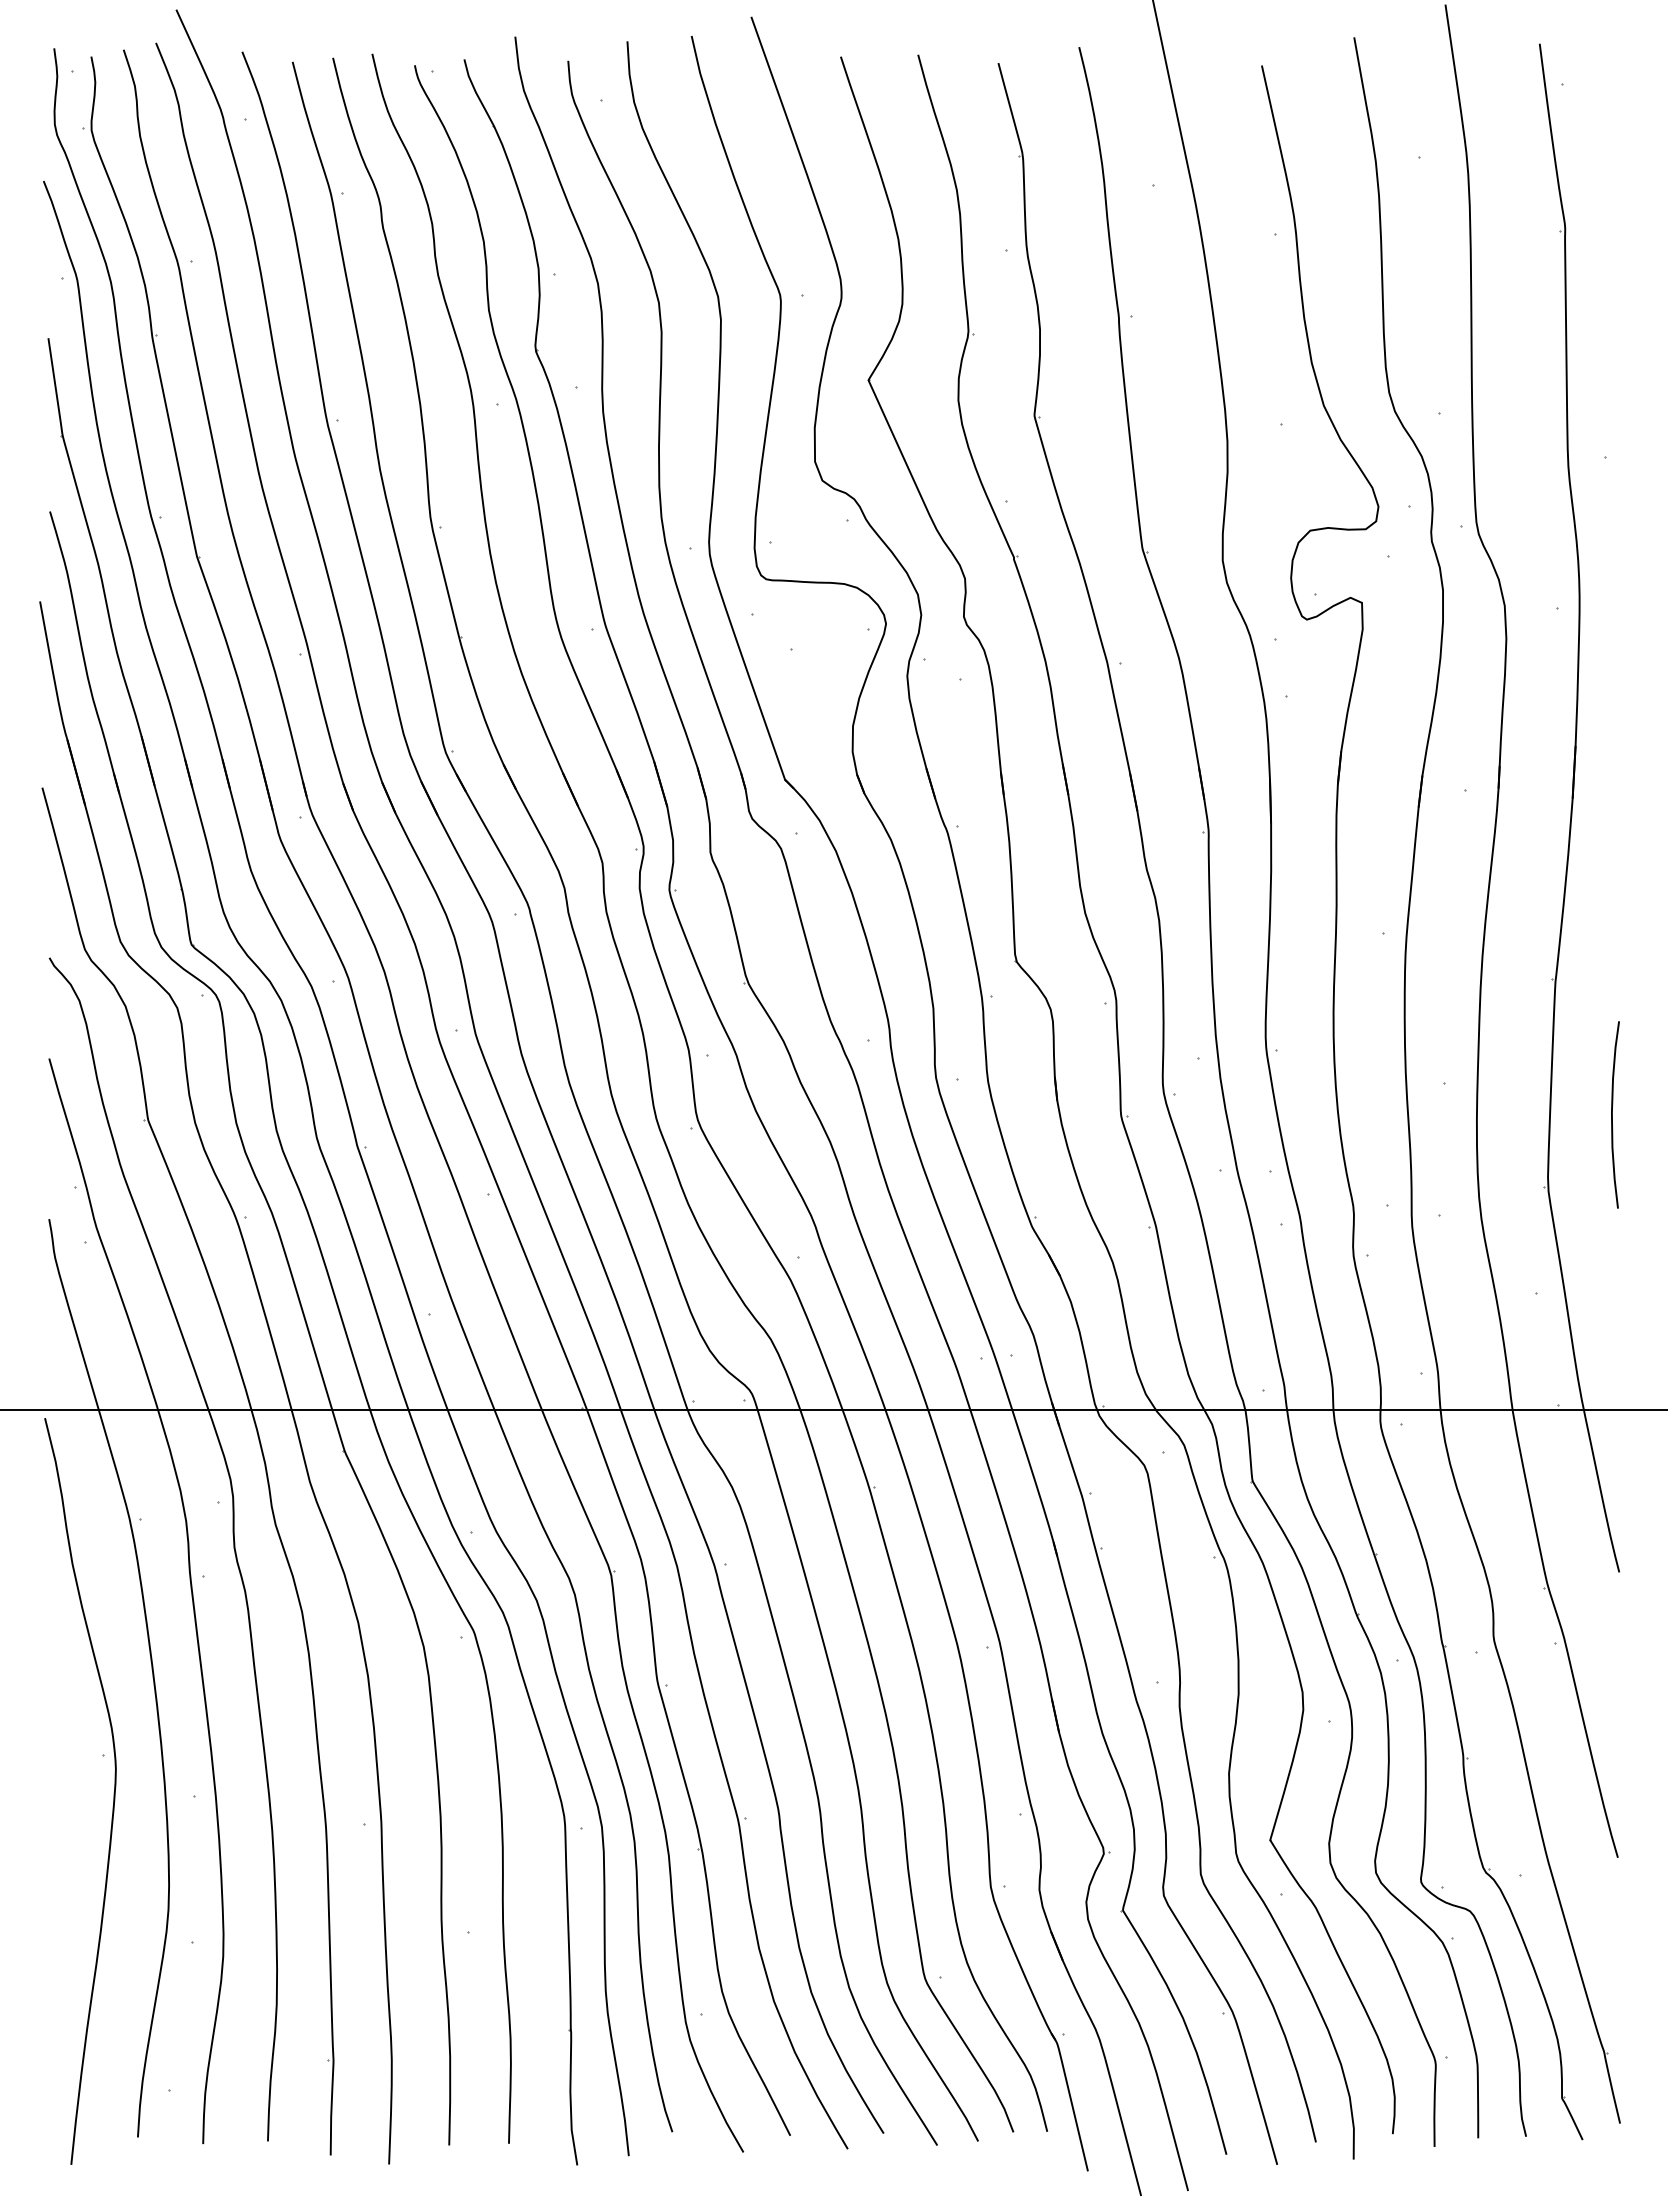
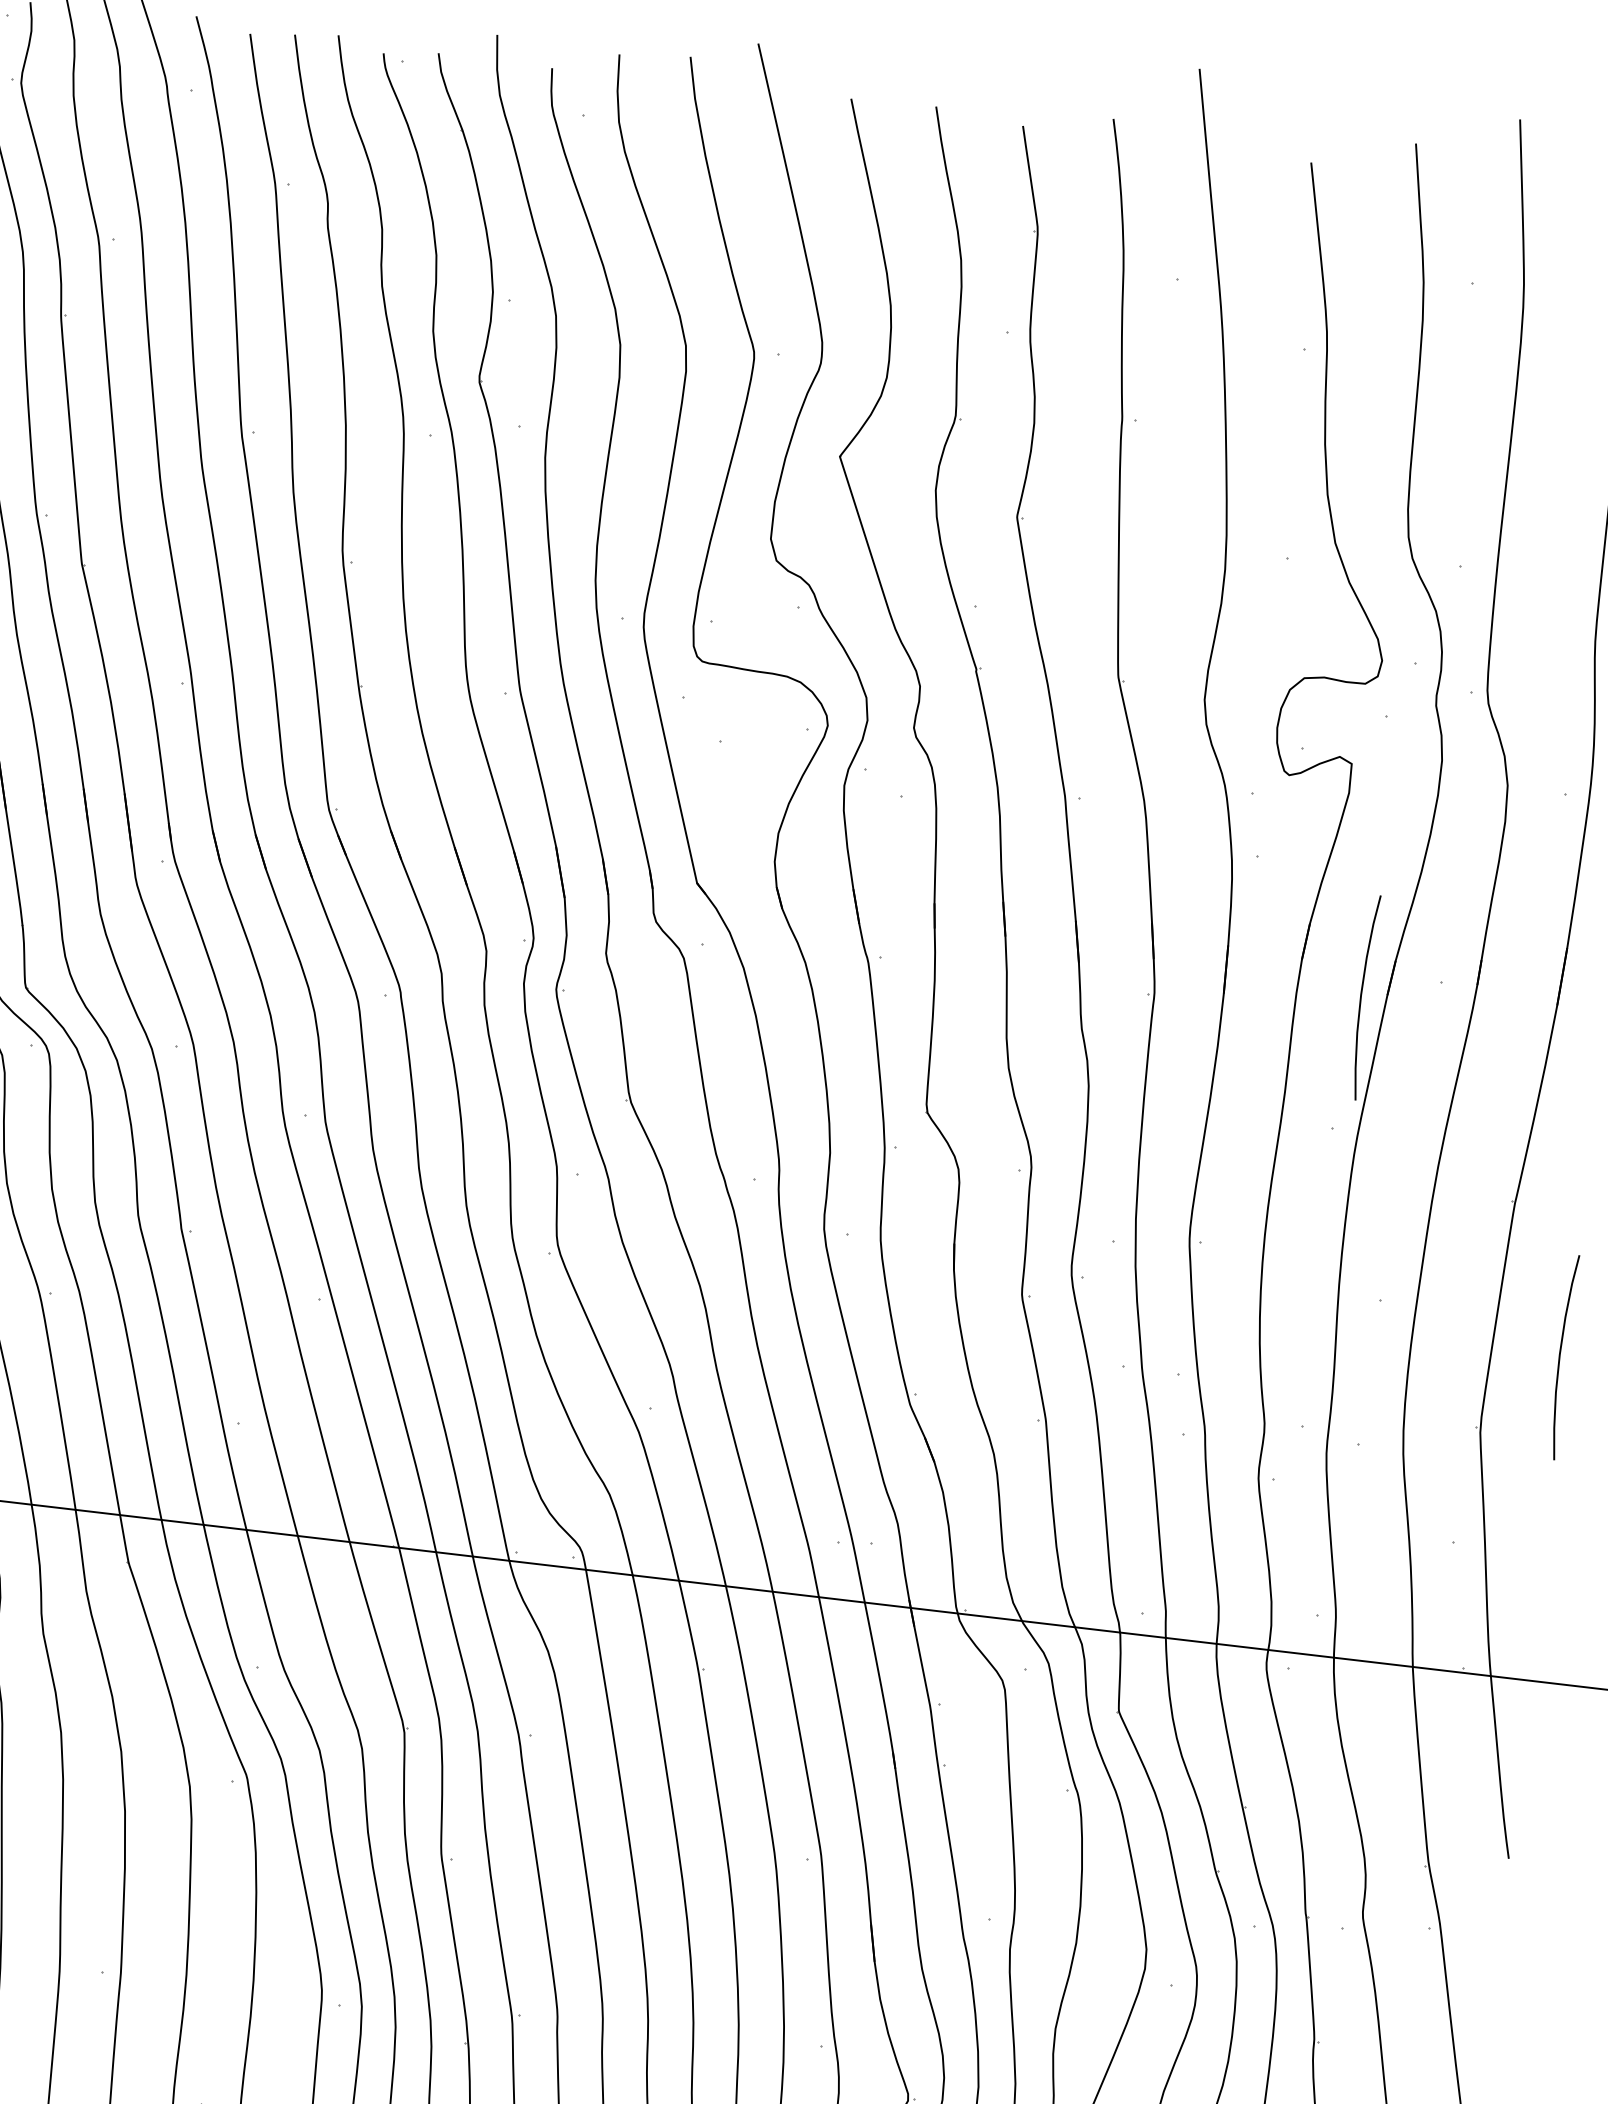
curve: (1395, 811) -> (1361, 996), added

